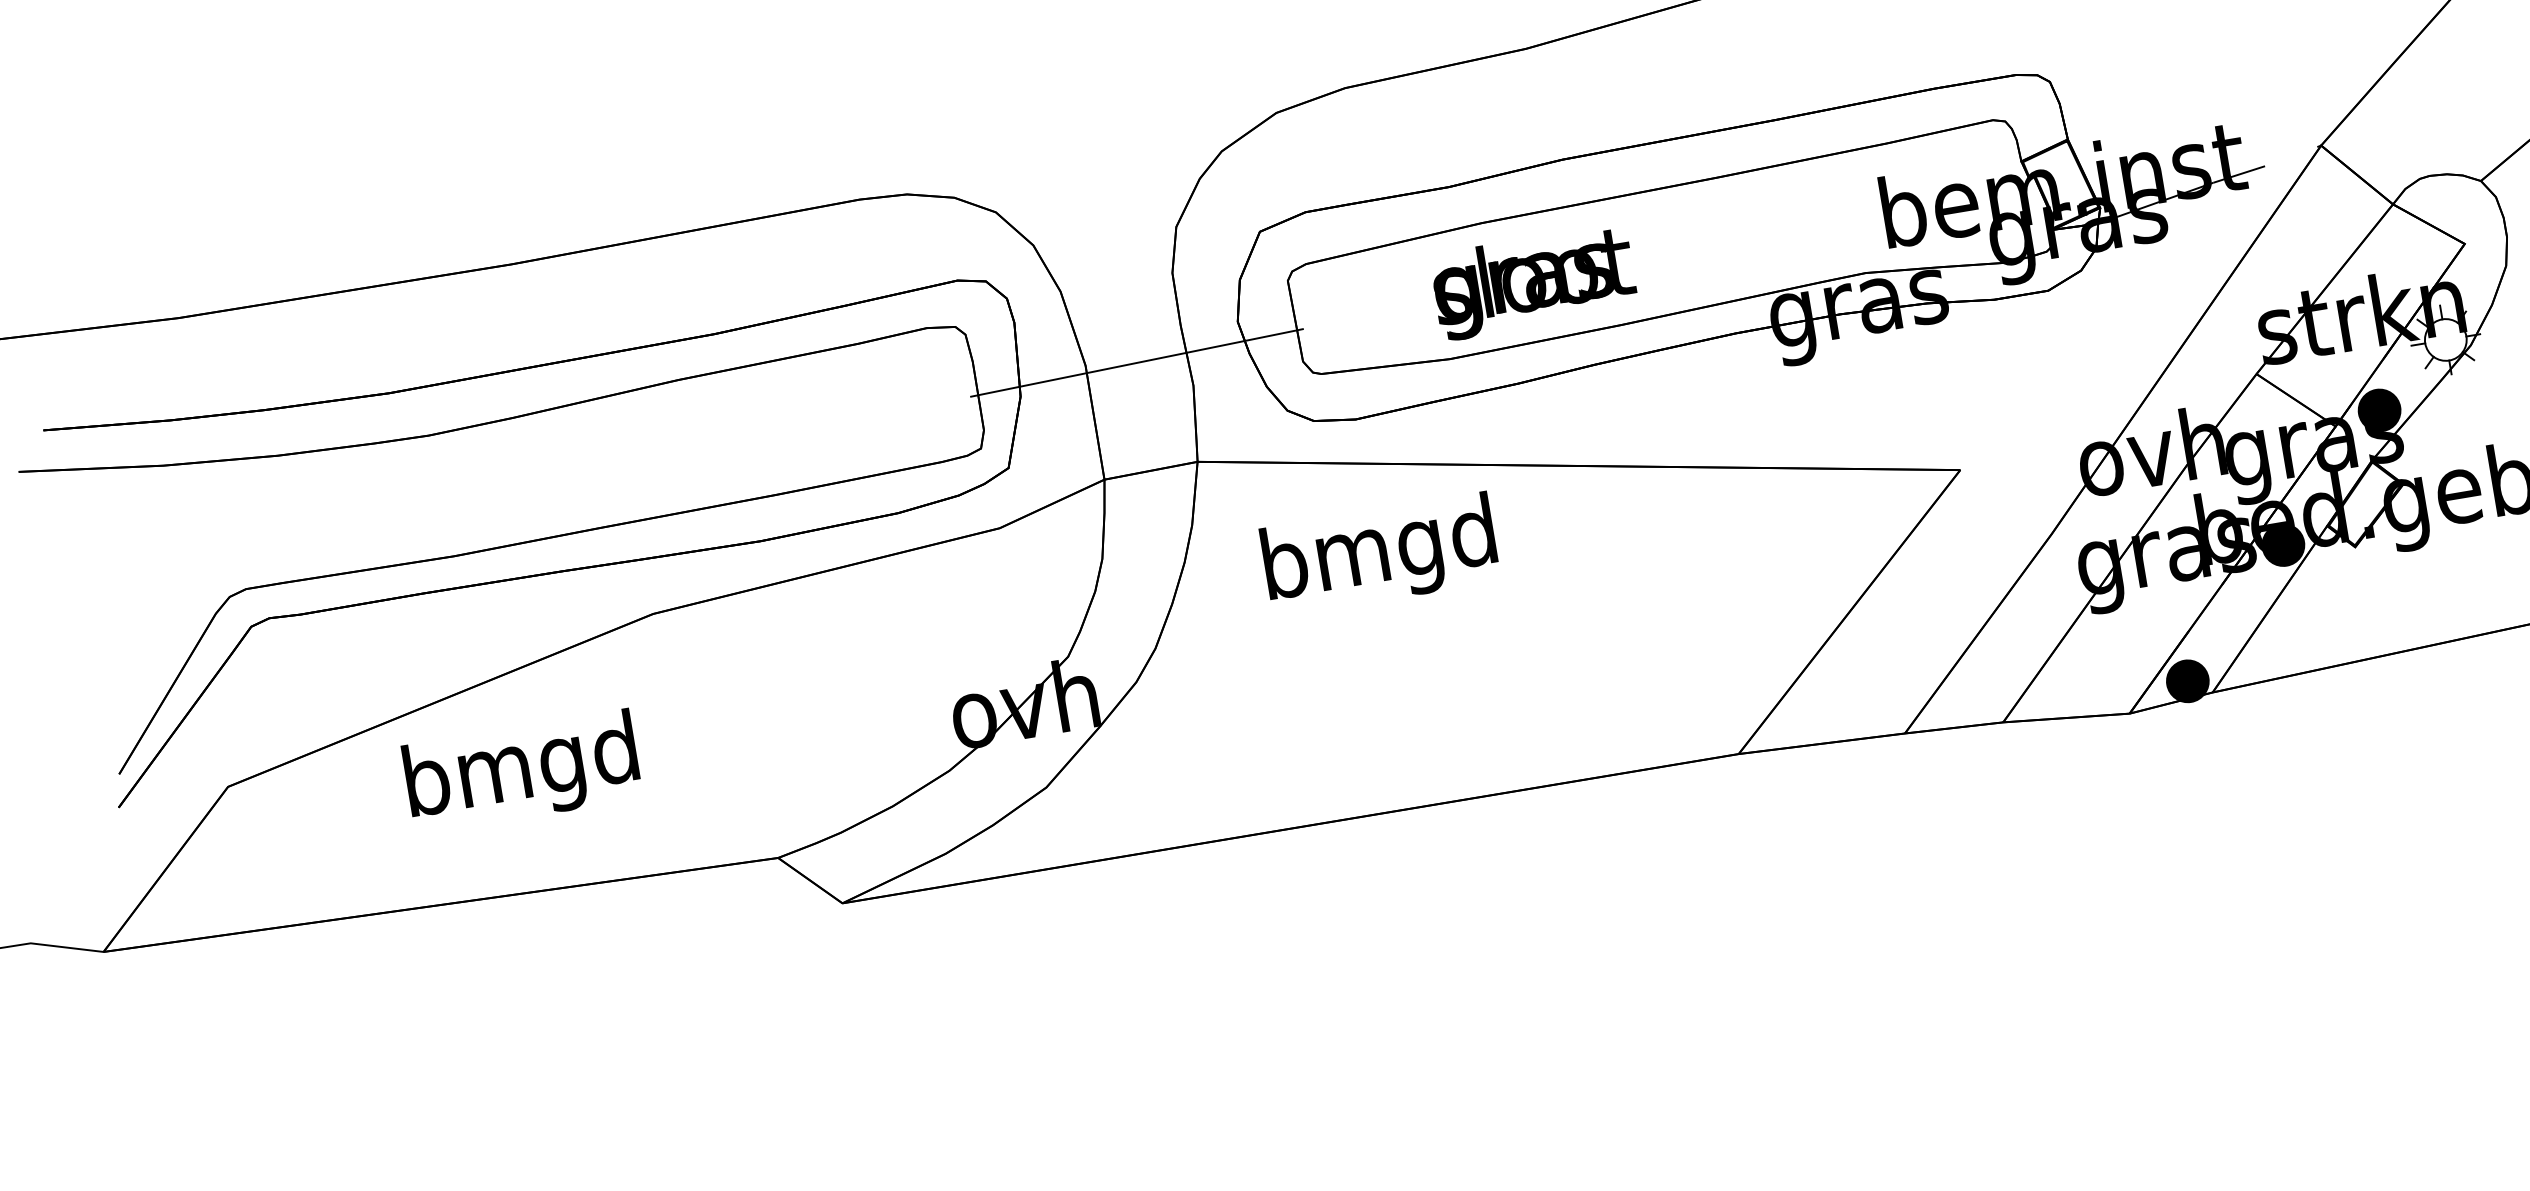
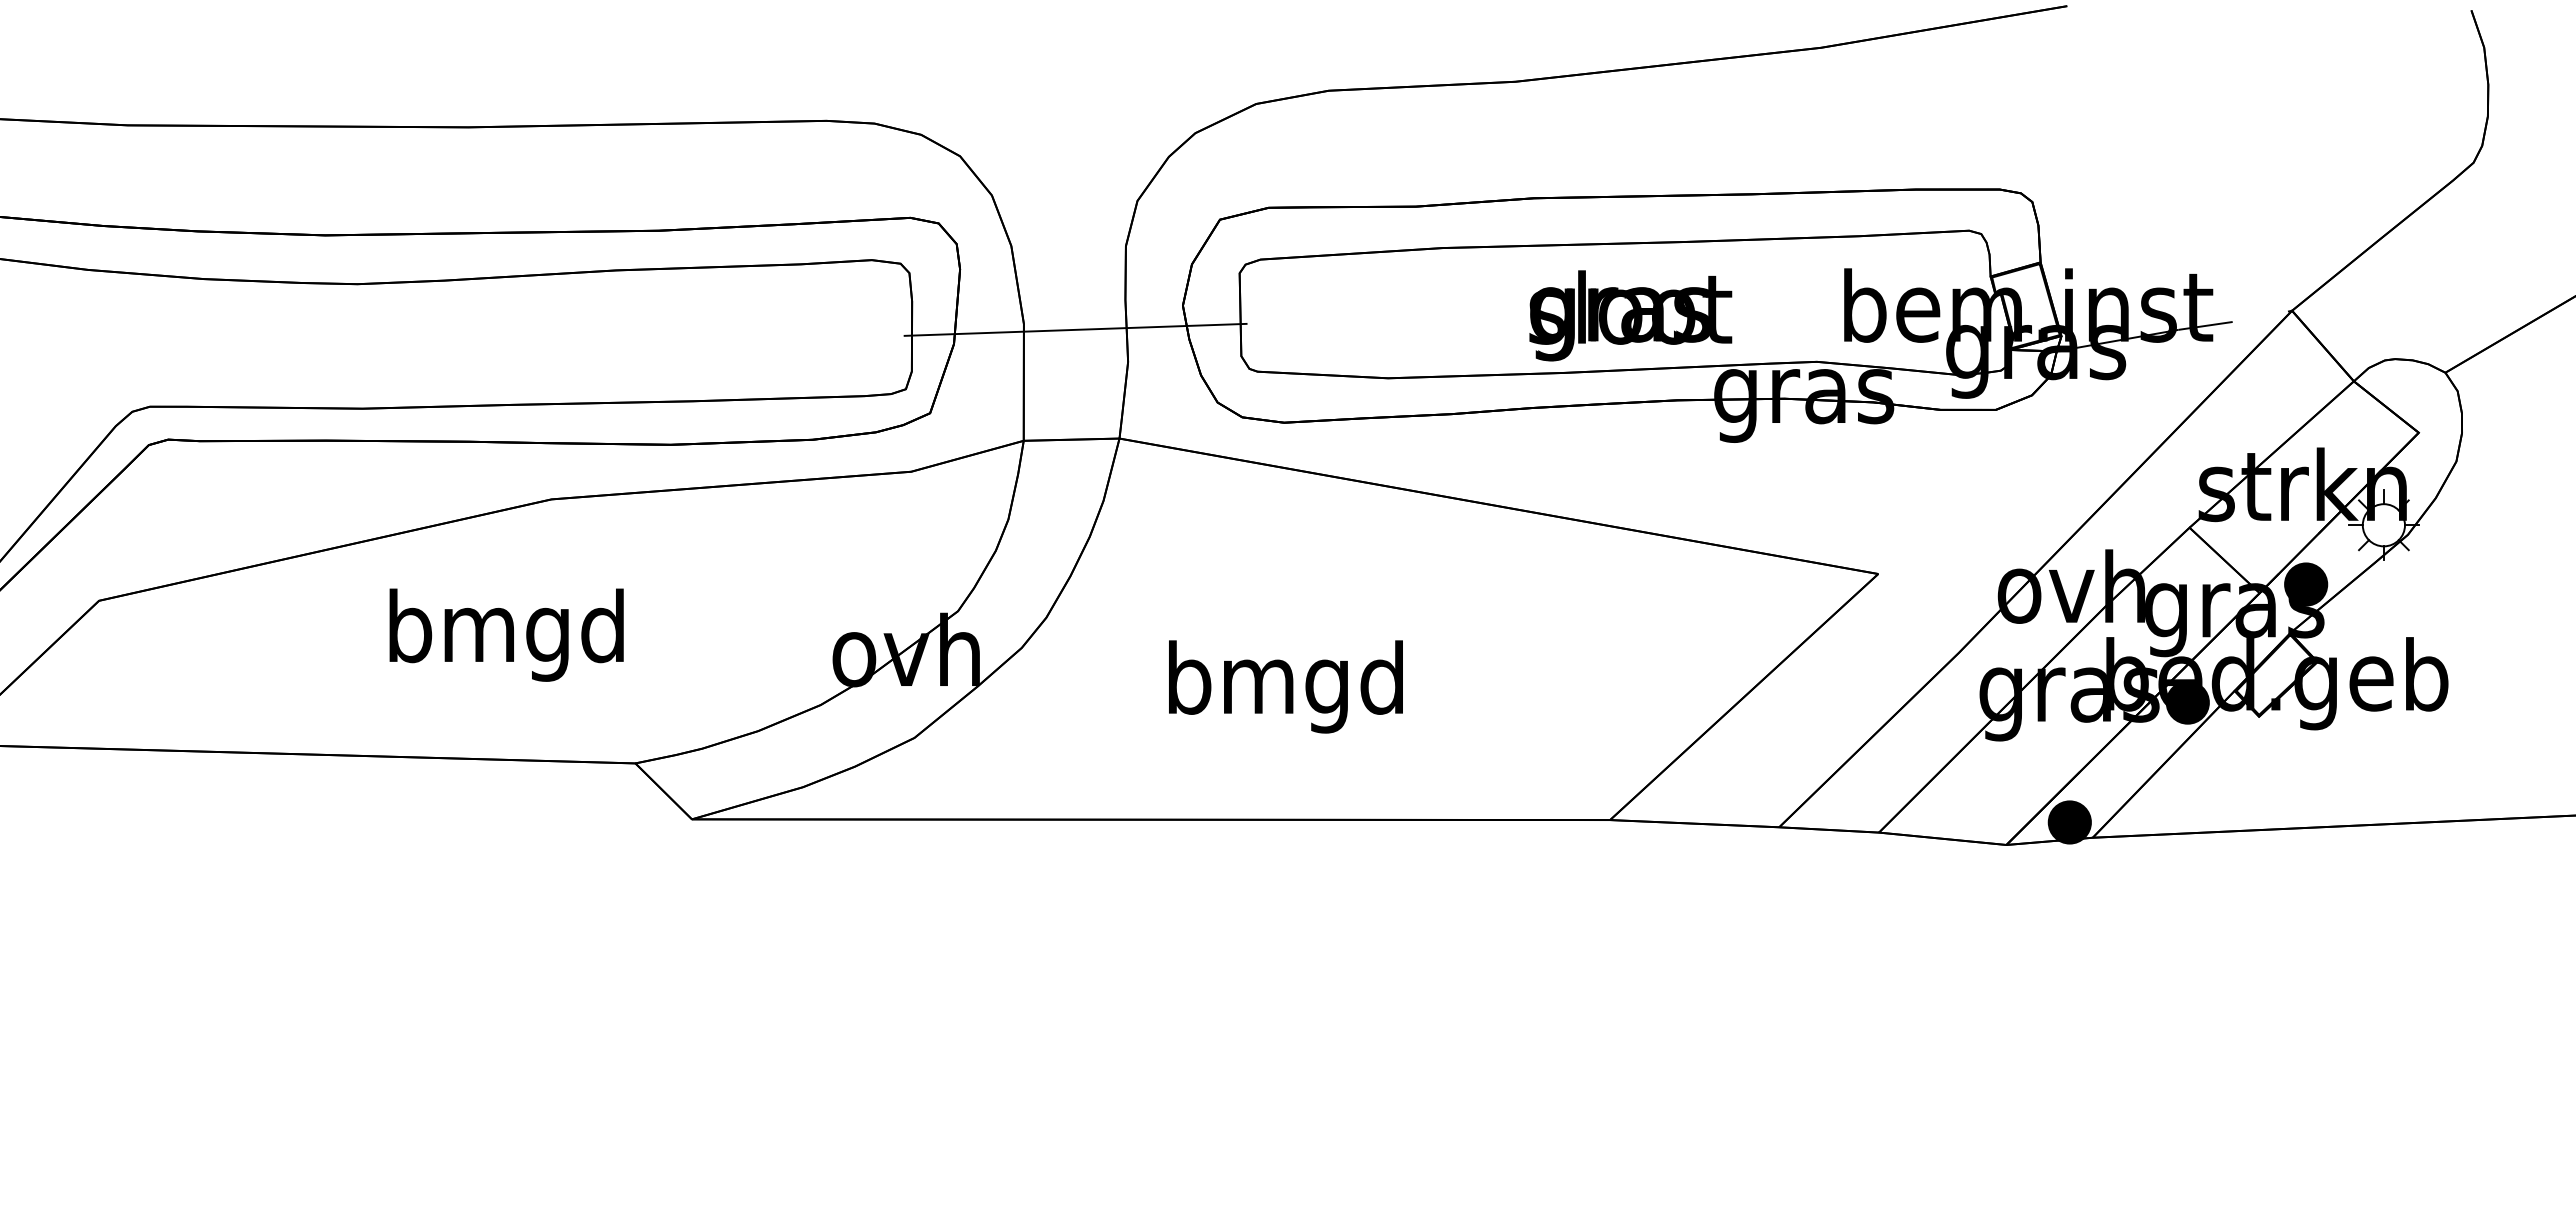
text: (1533, 282) -> (1630, 315), moved
text: (1379, 554) -> (1285, 686), moved
text: (521, 771) -> (506, 634), moved

